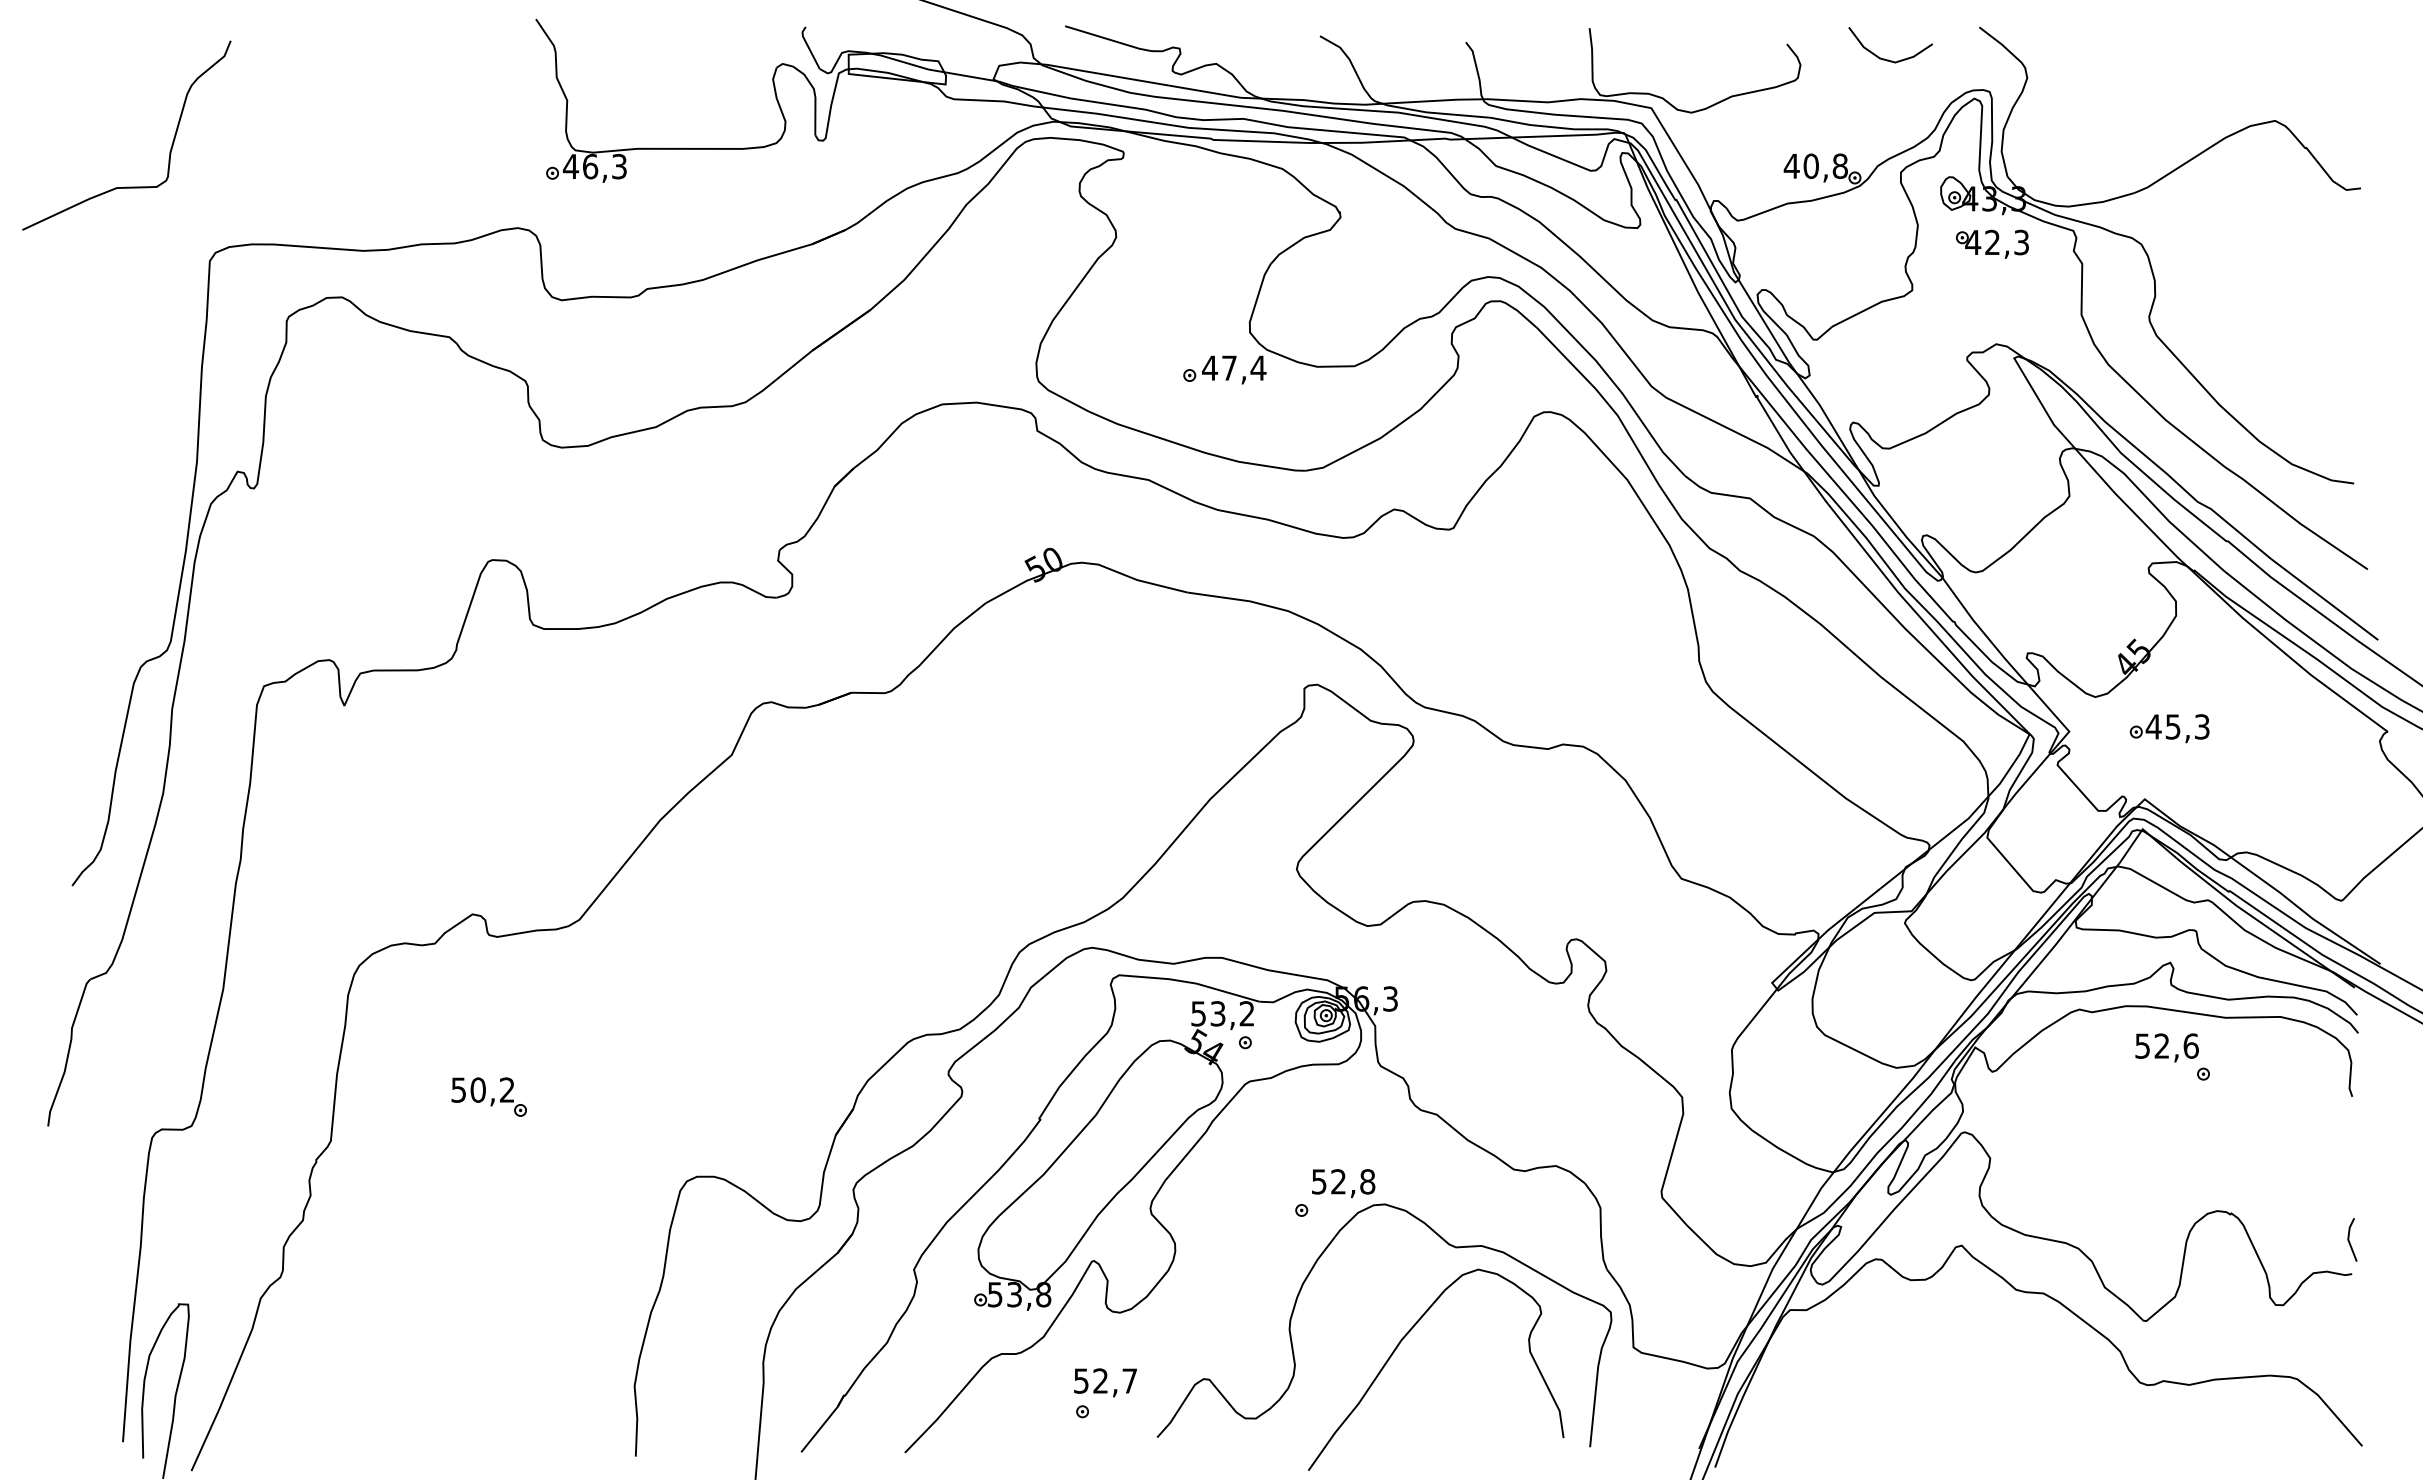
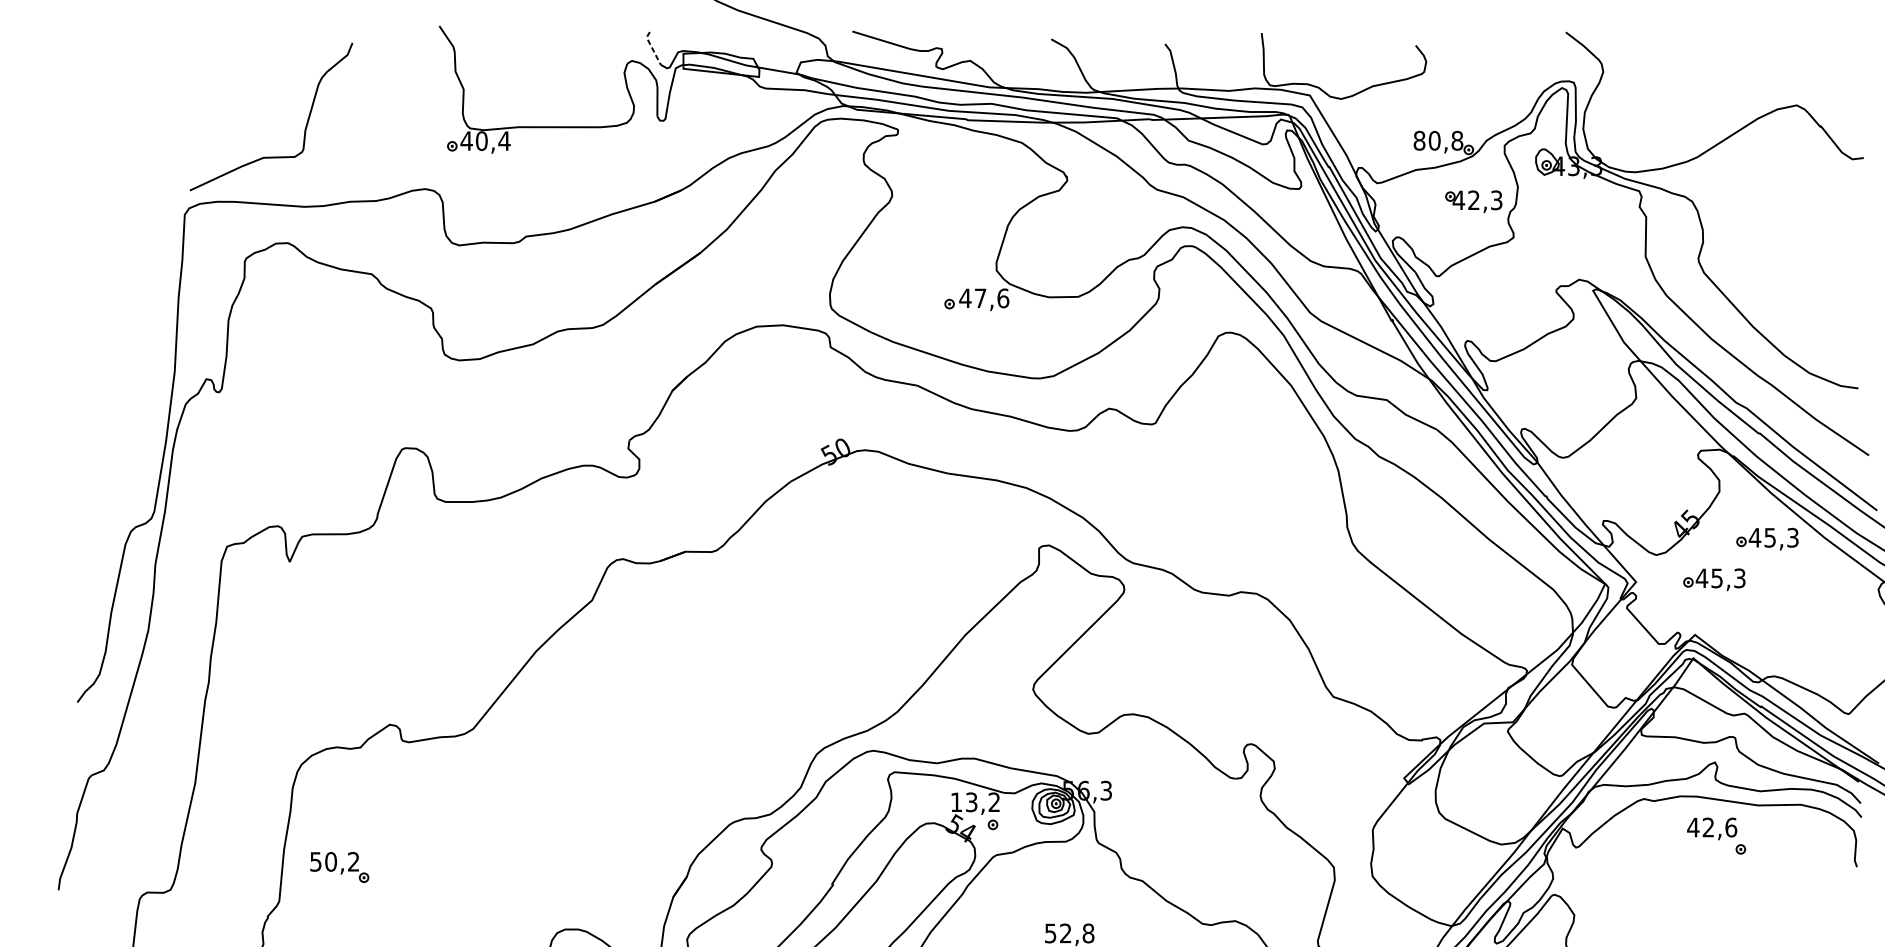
line: (808, 47) -> (652, 48), solid -> dashed
curve: (1888, 59) -> (1494, 57), removed
curve: (170, 148) -> (305, 126), moved
text: (1791, 165) -> (1419, 140), 40,8 -> 80,8
text: (604, 166) -> (492, 140), 46,3 -> 40,4
part: (1992, 243) -> (1473, 201), moved
text: (1258, 367) -> (1003, 297), 47,4 -> 47,6
part: (2237, 676) -> (1767, 539), added
text: (1198, 1013) -> (956, 802), 53,2 -> 13,2
text: (2142, 1045) -> (1693, 827), 52,6 -> 42,6
part: (488, 1096) -> (339, 866), moved

